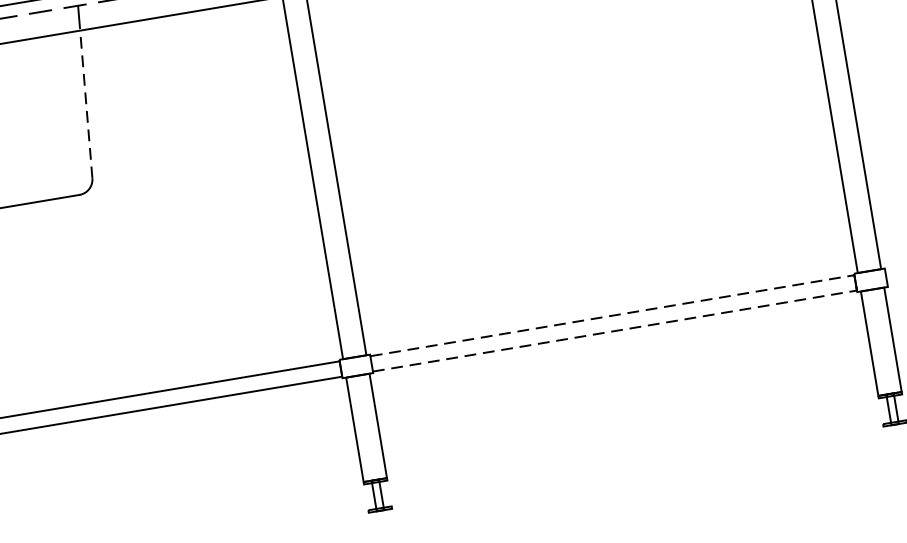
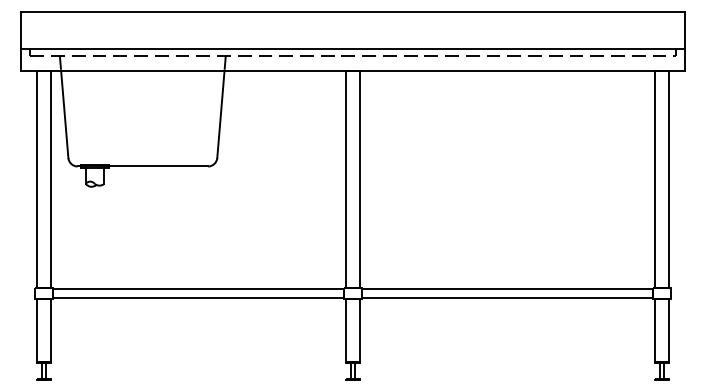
line: (85, 104) -> (220, 114), dashed -> solid
line: (855, 282) -> (652, 293), dashed -> solid

